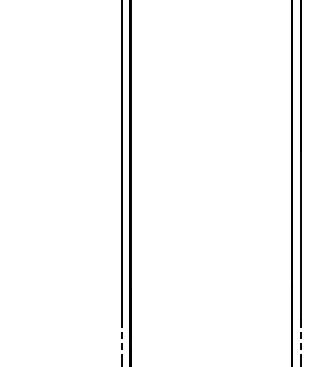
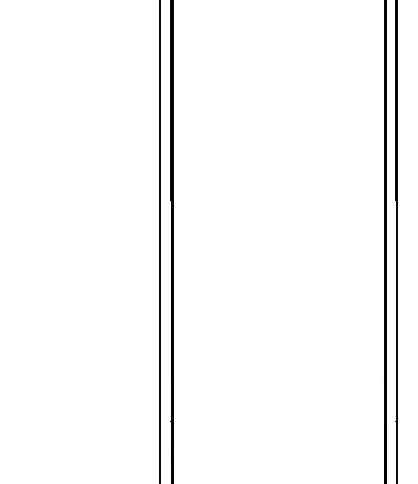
line: (121, 340) -> (160, 449), dashed -> solid
line: (301, 340) -> (397, 449), dashed -> solid

